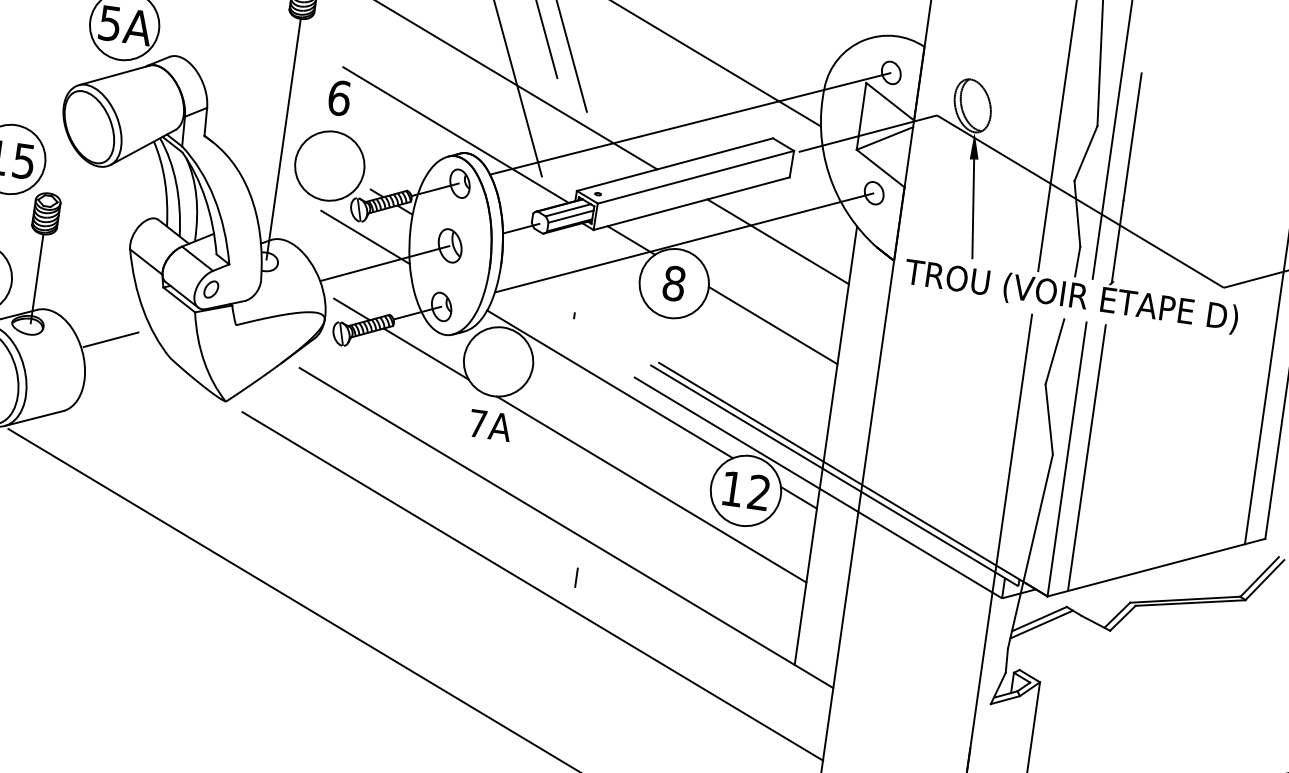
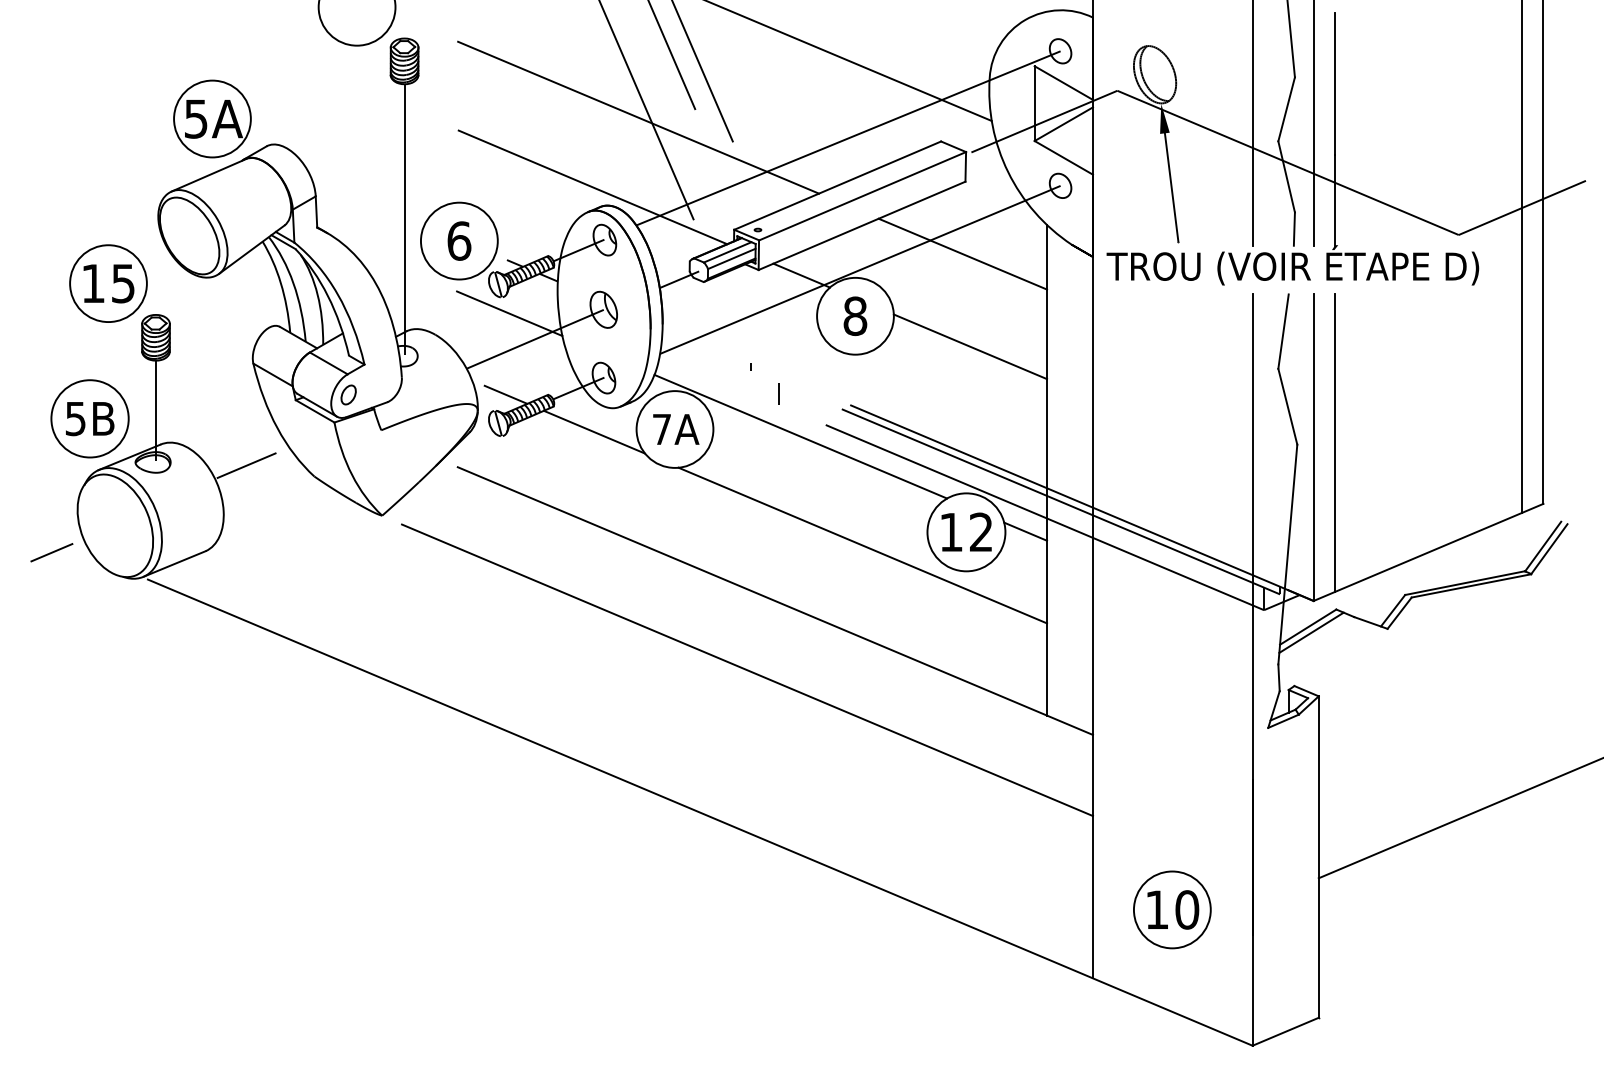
text: (339, 97) -> (459, 240), moved
text: (490, 425) -> (676, 429), moved
line: (576, 577) -> (778, 393), moved

